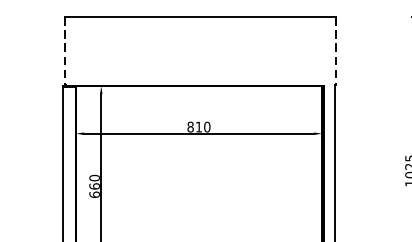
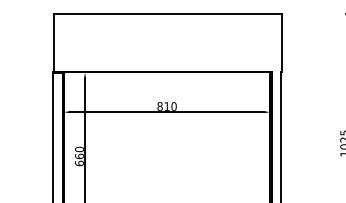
line: (64, 51) -> (54, 43), dashed -> solid
line: (335, 51) -> (281, 43), dashed -> solid

